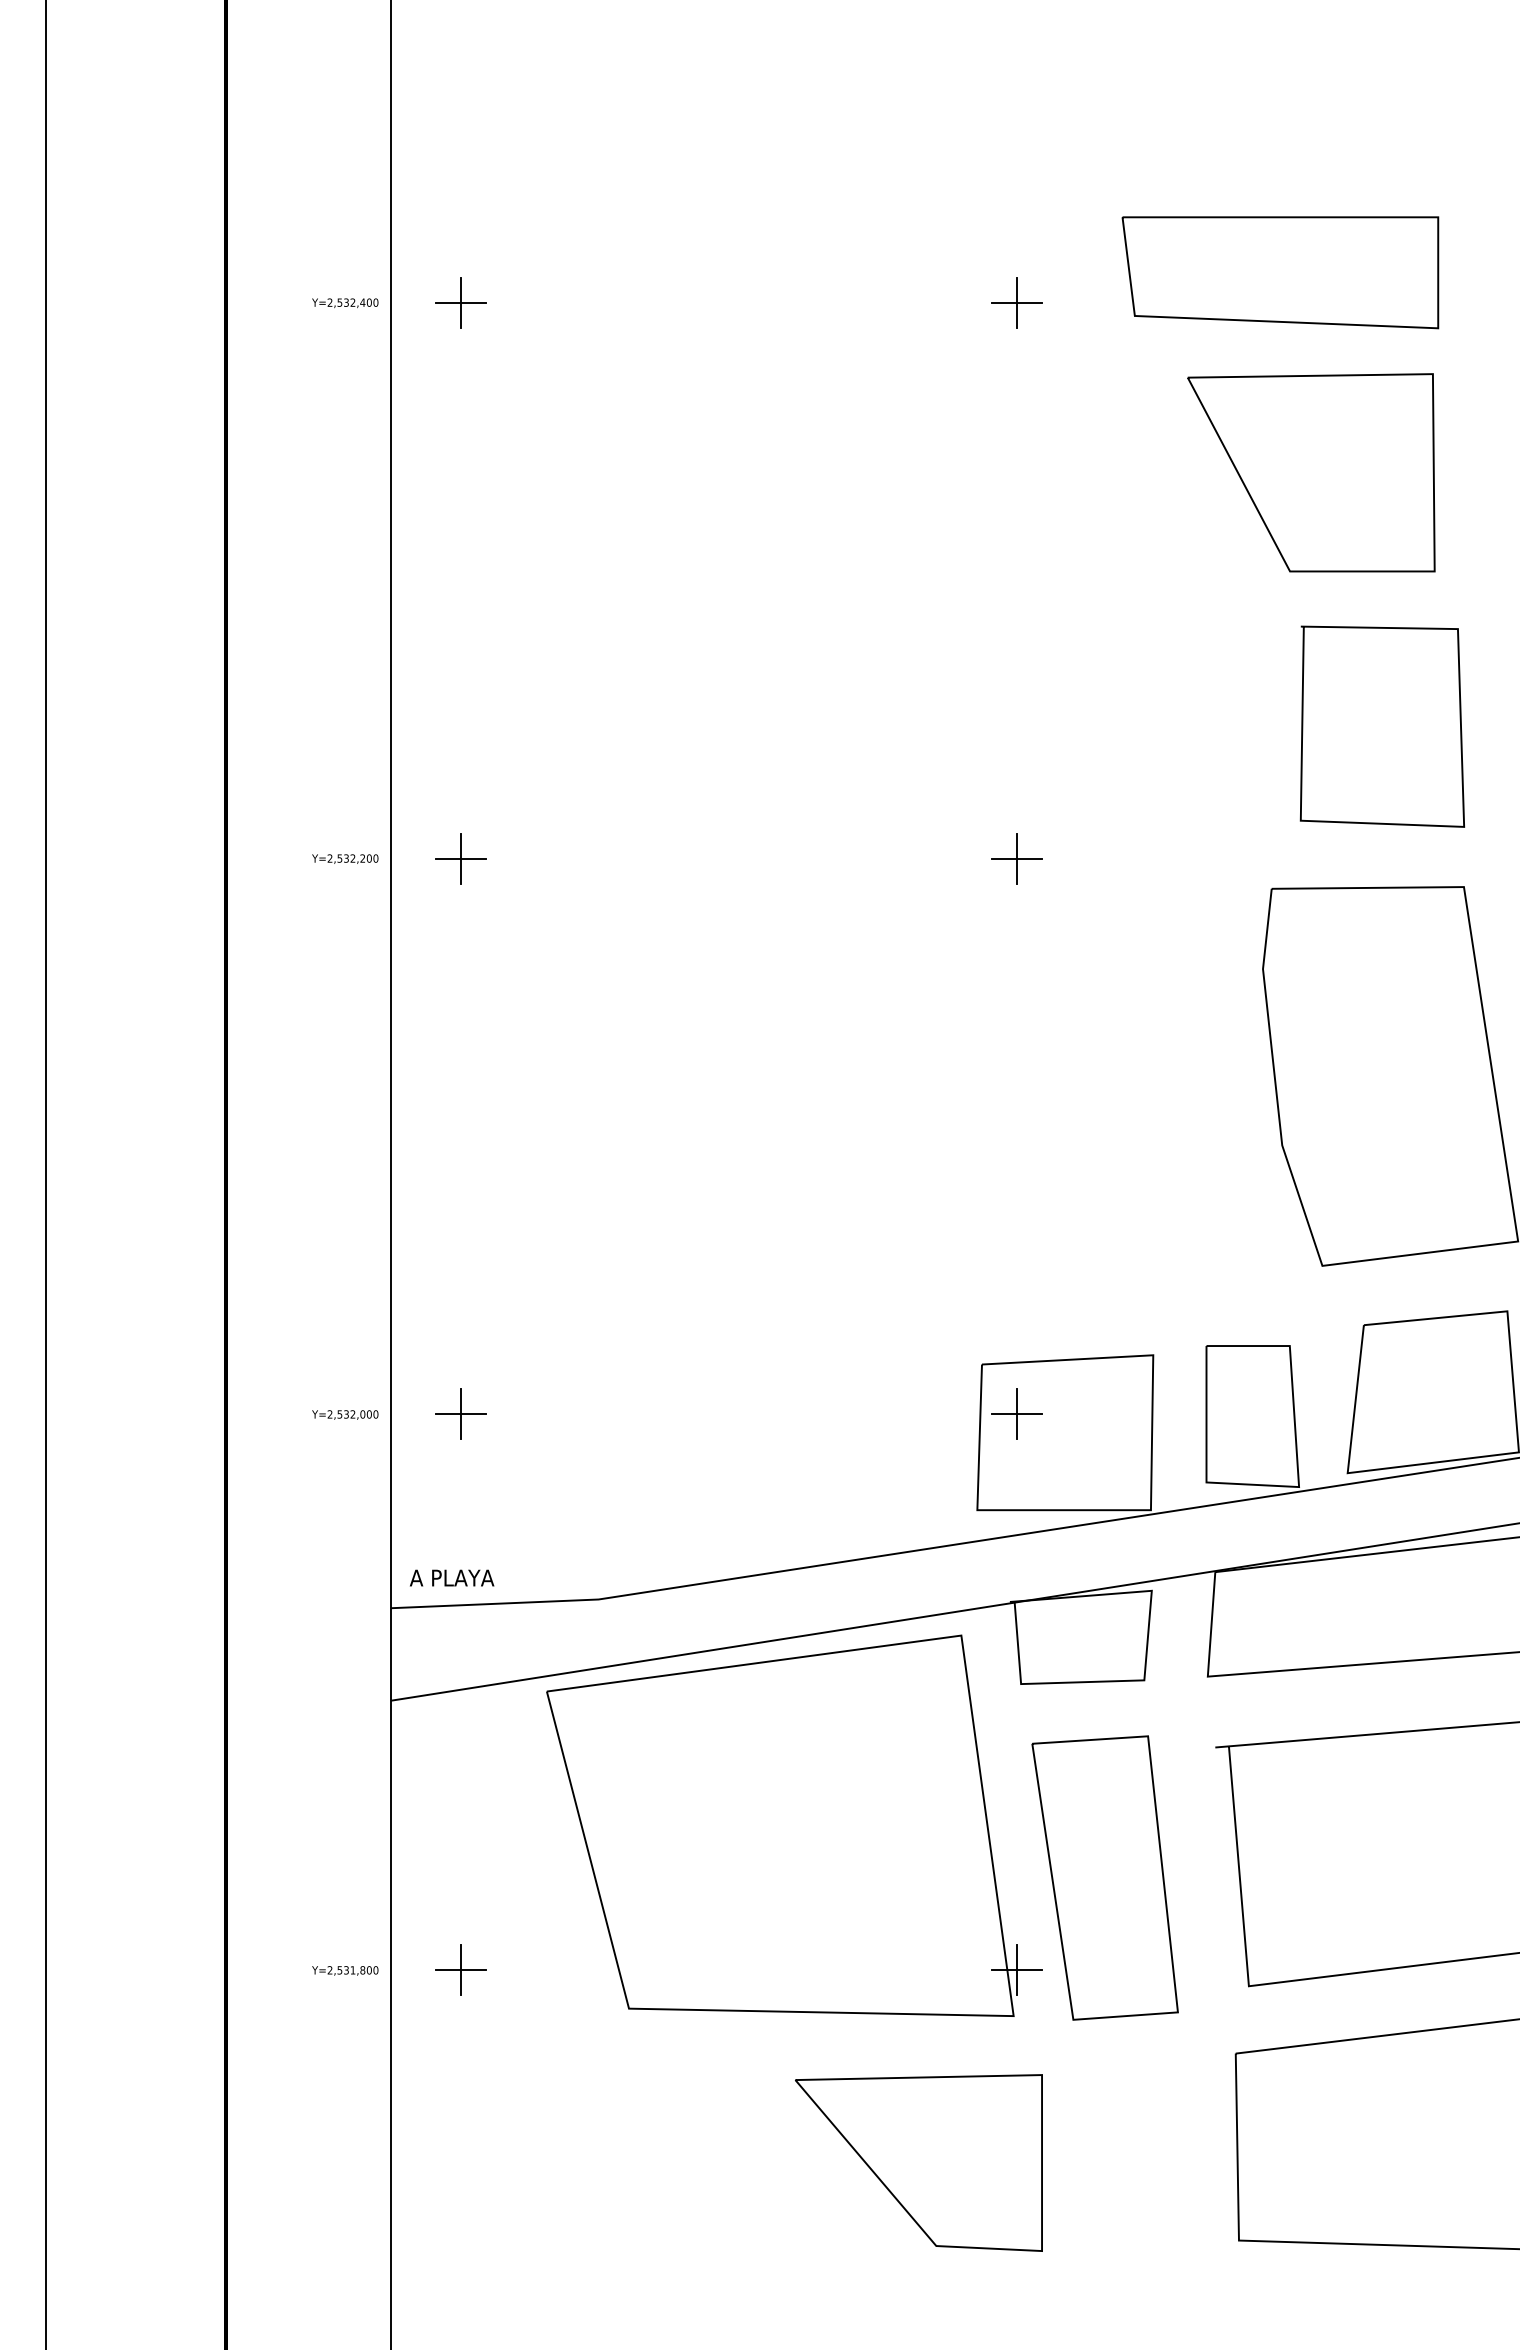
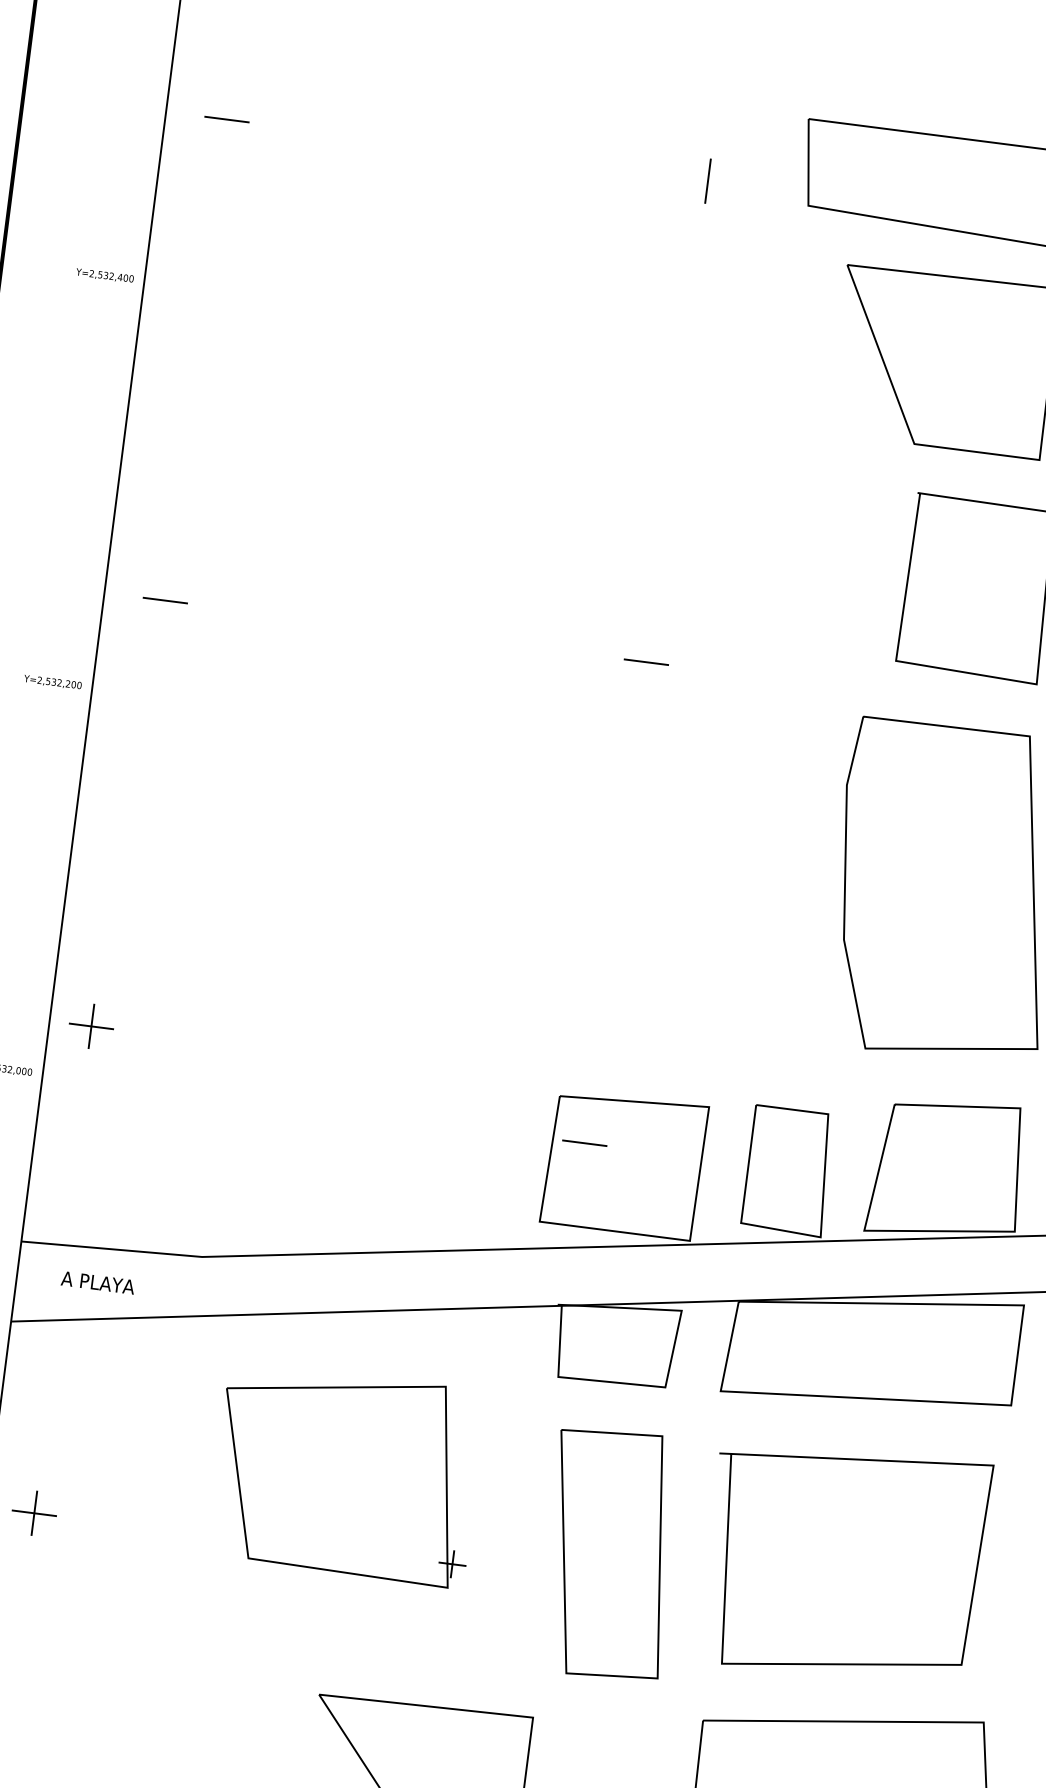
line: (461, 302) -> (227, 119), removed
line: (1017, 302) -> (708, 181), removed
text: (345, 303) -> (105, 276), moved
text: (345, 858) -> (53, 682), moved
line: (461, 858) -> (165, 600), removed
line: (1017, 858) -> (646, 662), removed
part: (460, 1413) -> (90, 1025), moved
line: (1017, 1414) -> (585, 1143), removed
text: (452, 1577) -> (98, 1282), moved
part: (794, 1825) -> (346, 1474), size x0.6
part: (460, 1969) -> (33, 1512), moved

